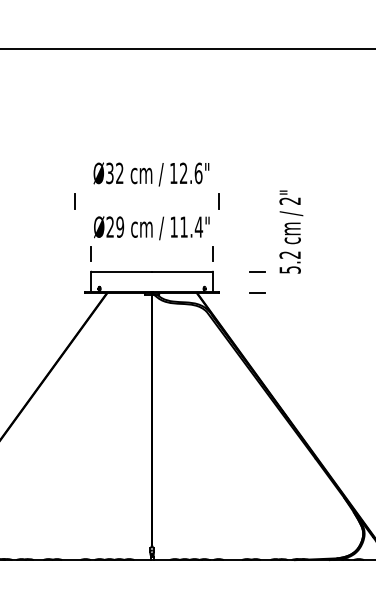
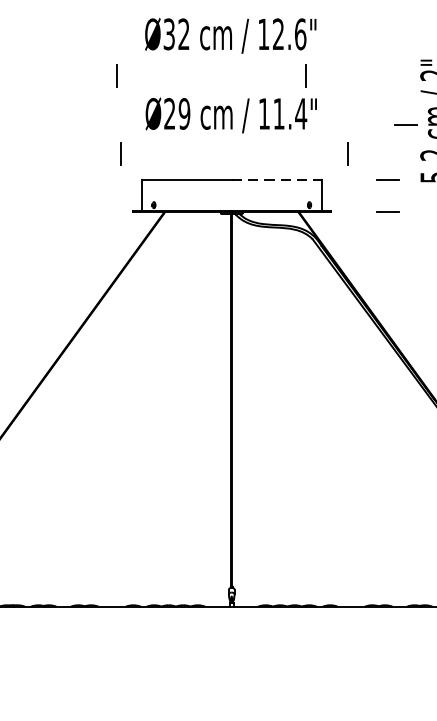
line: (218, 201) -> (304, 75), moved
line: (269, 234) -> (405, 124), added
line: (90, 253) -> (119, 152), moved
line: (212, 253) -> (347, 152), moved
line: (182, 271) -> (276, 179), solid -> dashed

